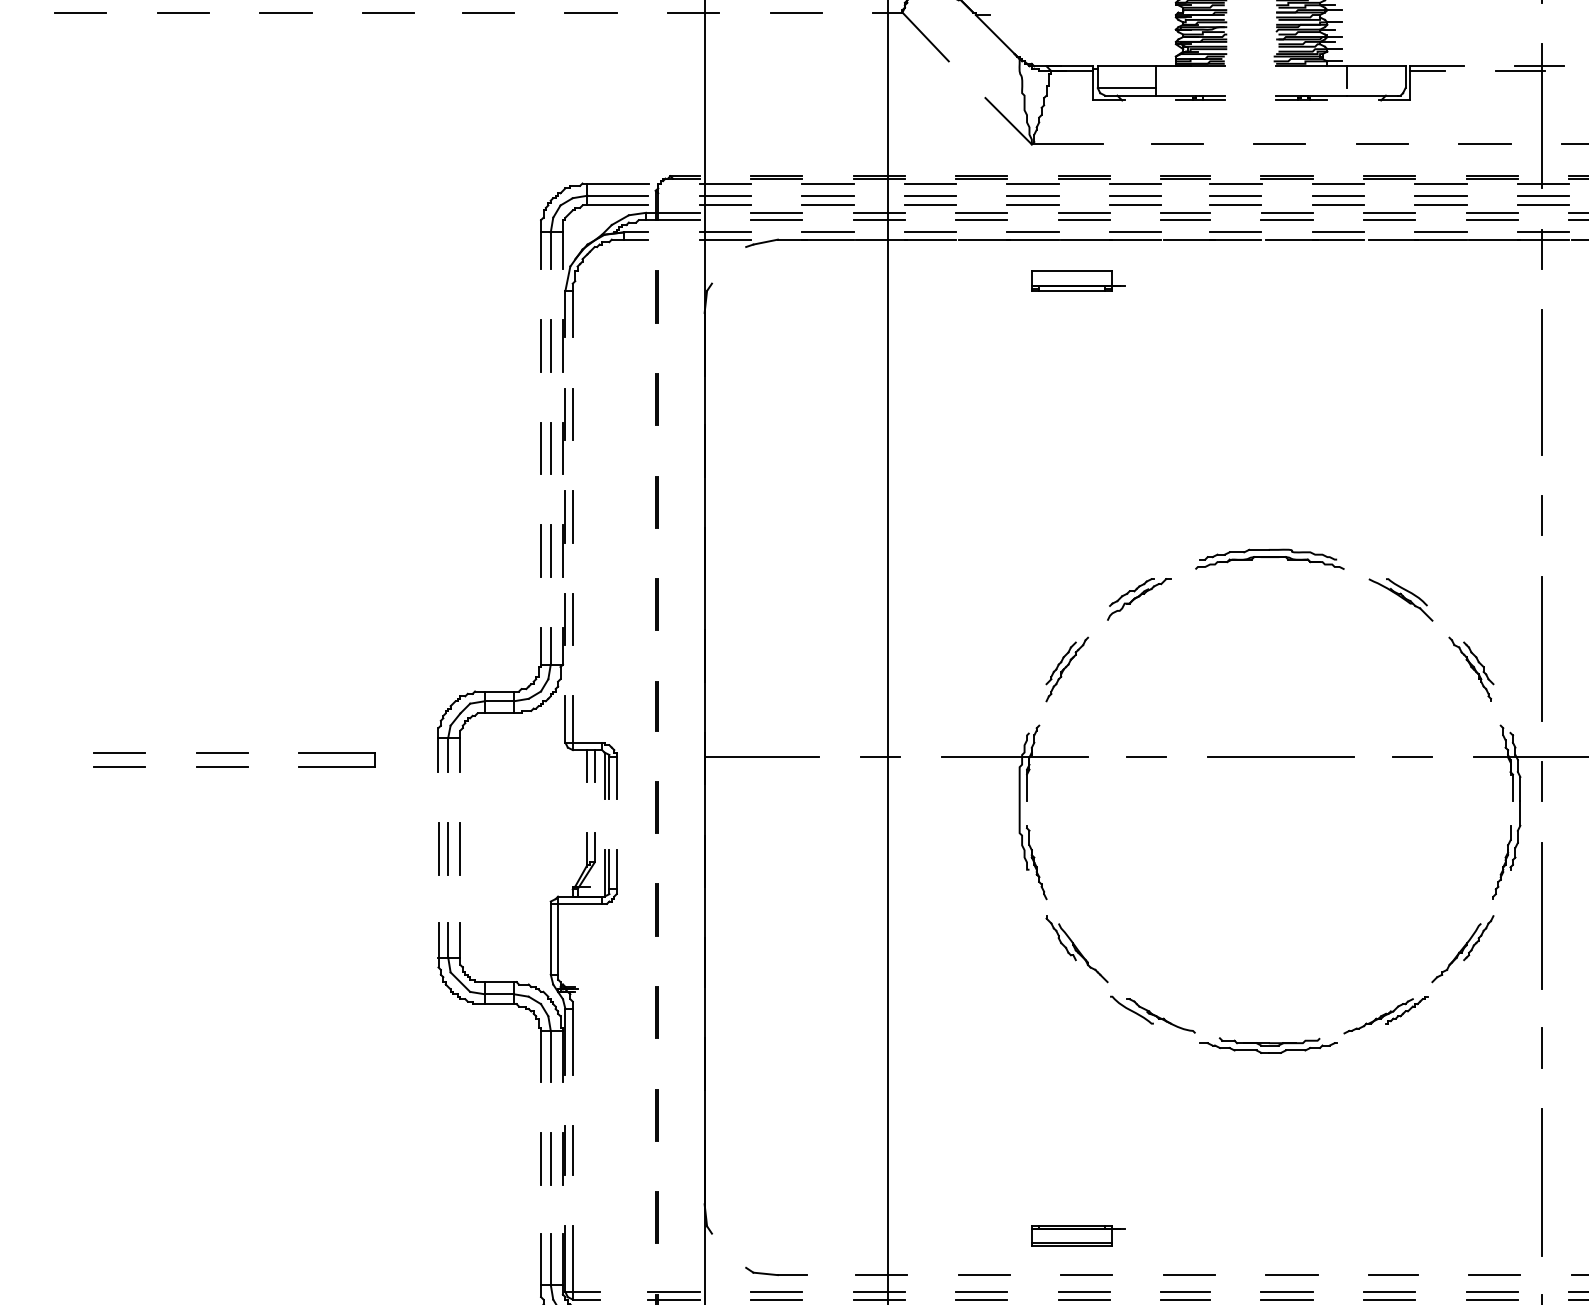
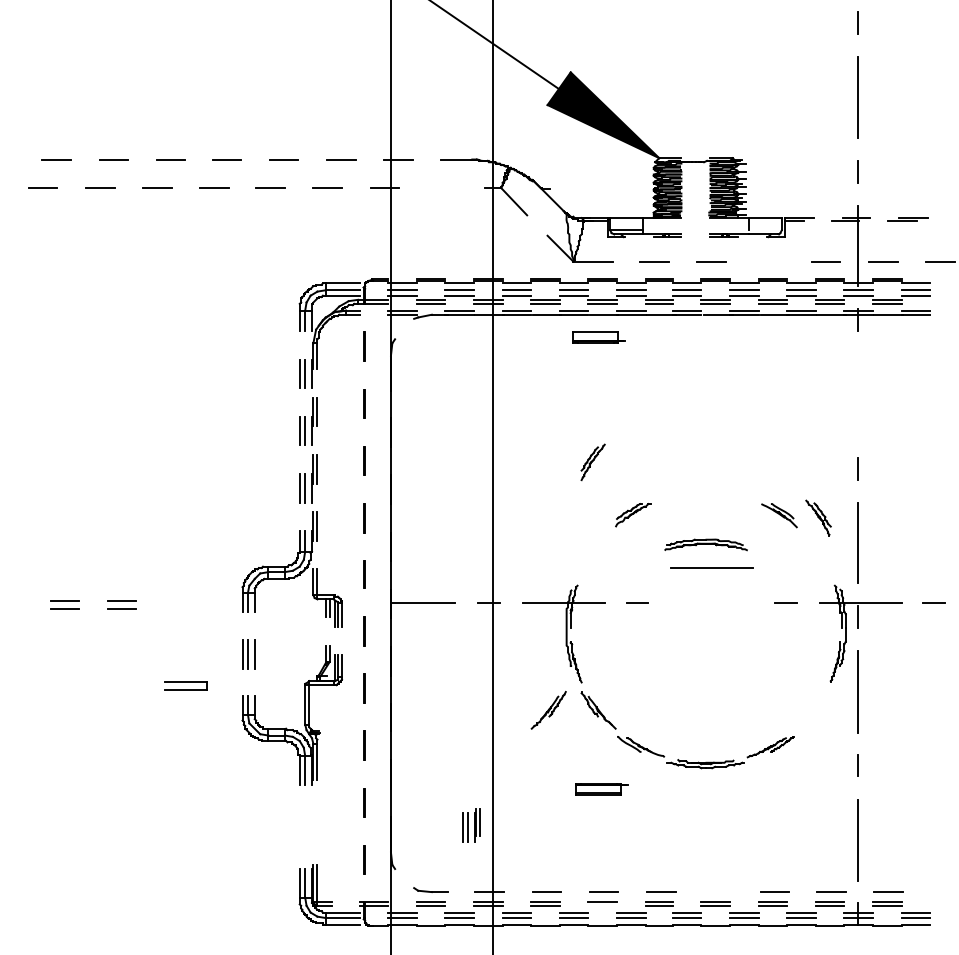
line: (795, 13) -> (441, 188), removed
line: (1381, 144) -> (768, 261), removed
line: (1543, 382) -> (858, 394), removed
part: (1268, 558) -> (705, 544), moved
part: (1471, 667) -> (818, 517), moved
part: (1066, 669) -> (592, 462), moved
line: (1279, 755) -> (711, 567), moved
part: (336, 759) -> (185, 685), moved
part: (1462, 947) -> (548, 709), moved
part: (556, 1155) -> (471, 825), moved
part: (1076, 1236) -> (601, 789), moved
line: (1292, 1274) -> (718, 891), removed
line: (1083, 1299) -> (602, 905), removed

